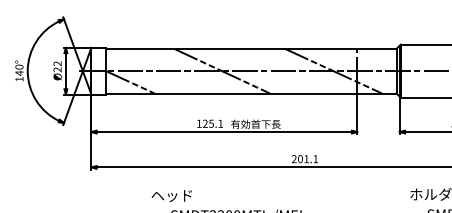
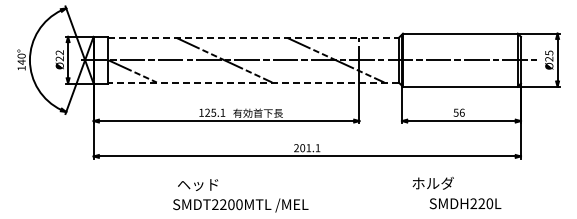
line: (252, 48) -> (254, 37), solid -> dashed
line: (251, 93) -> (253, 82), solid -> dashed
text: (171, 195) -> (197, 184), moved

